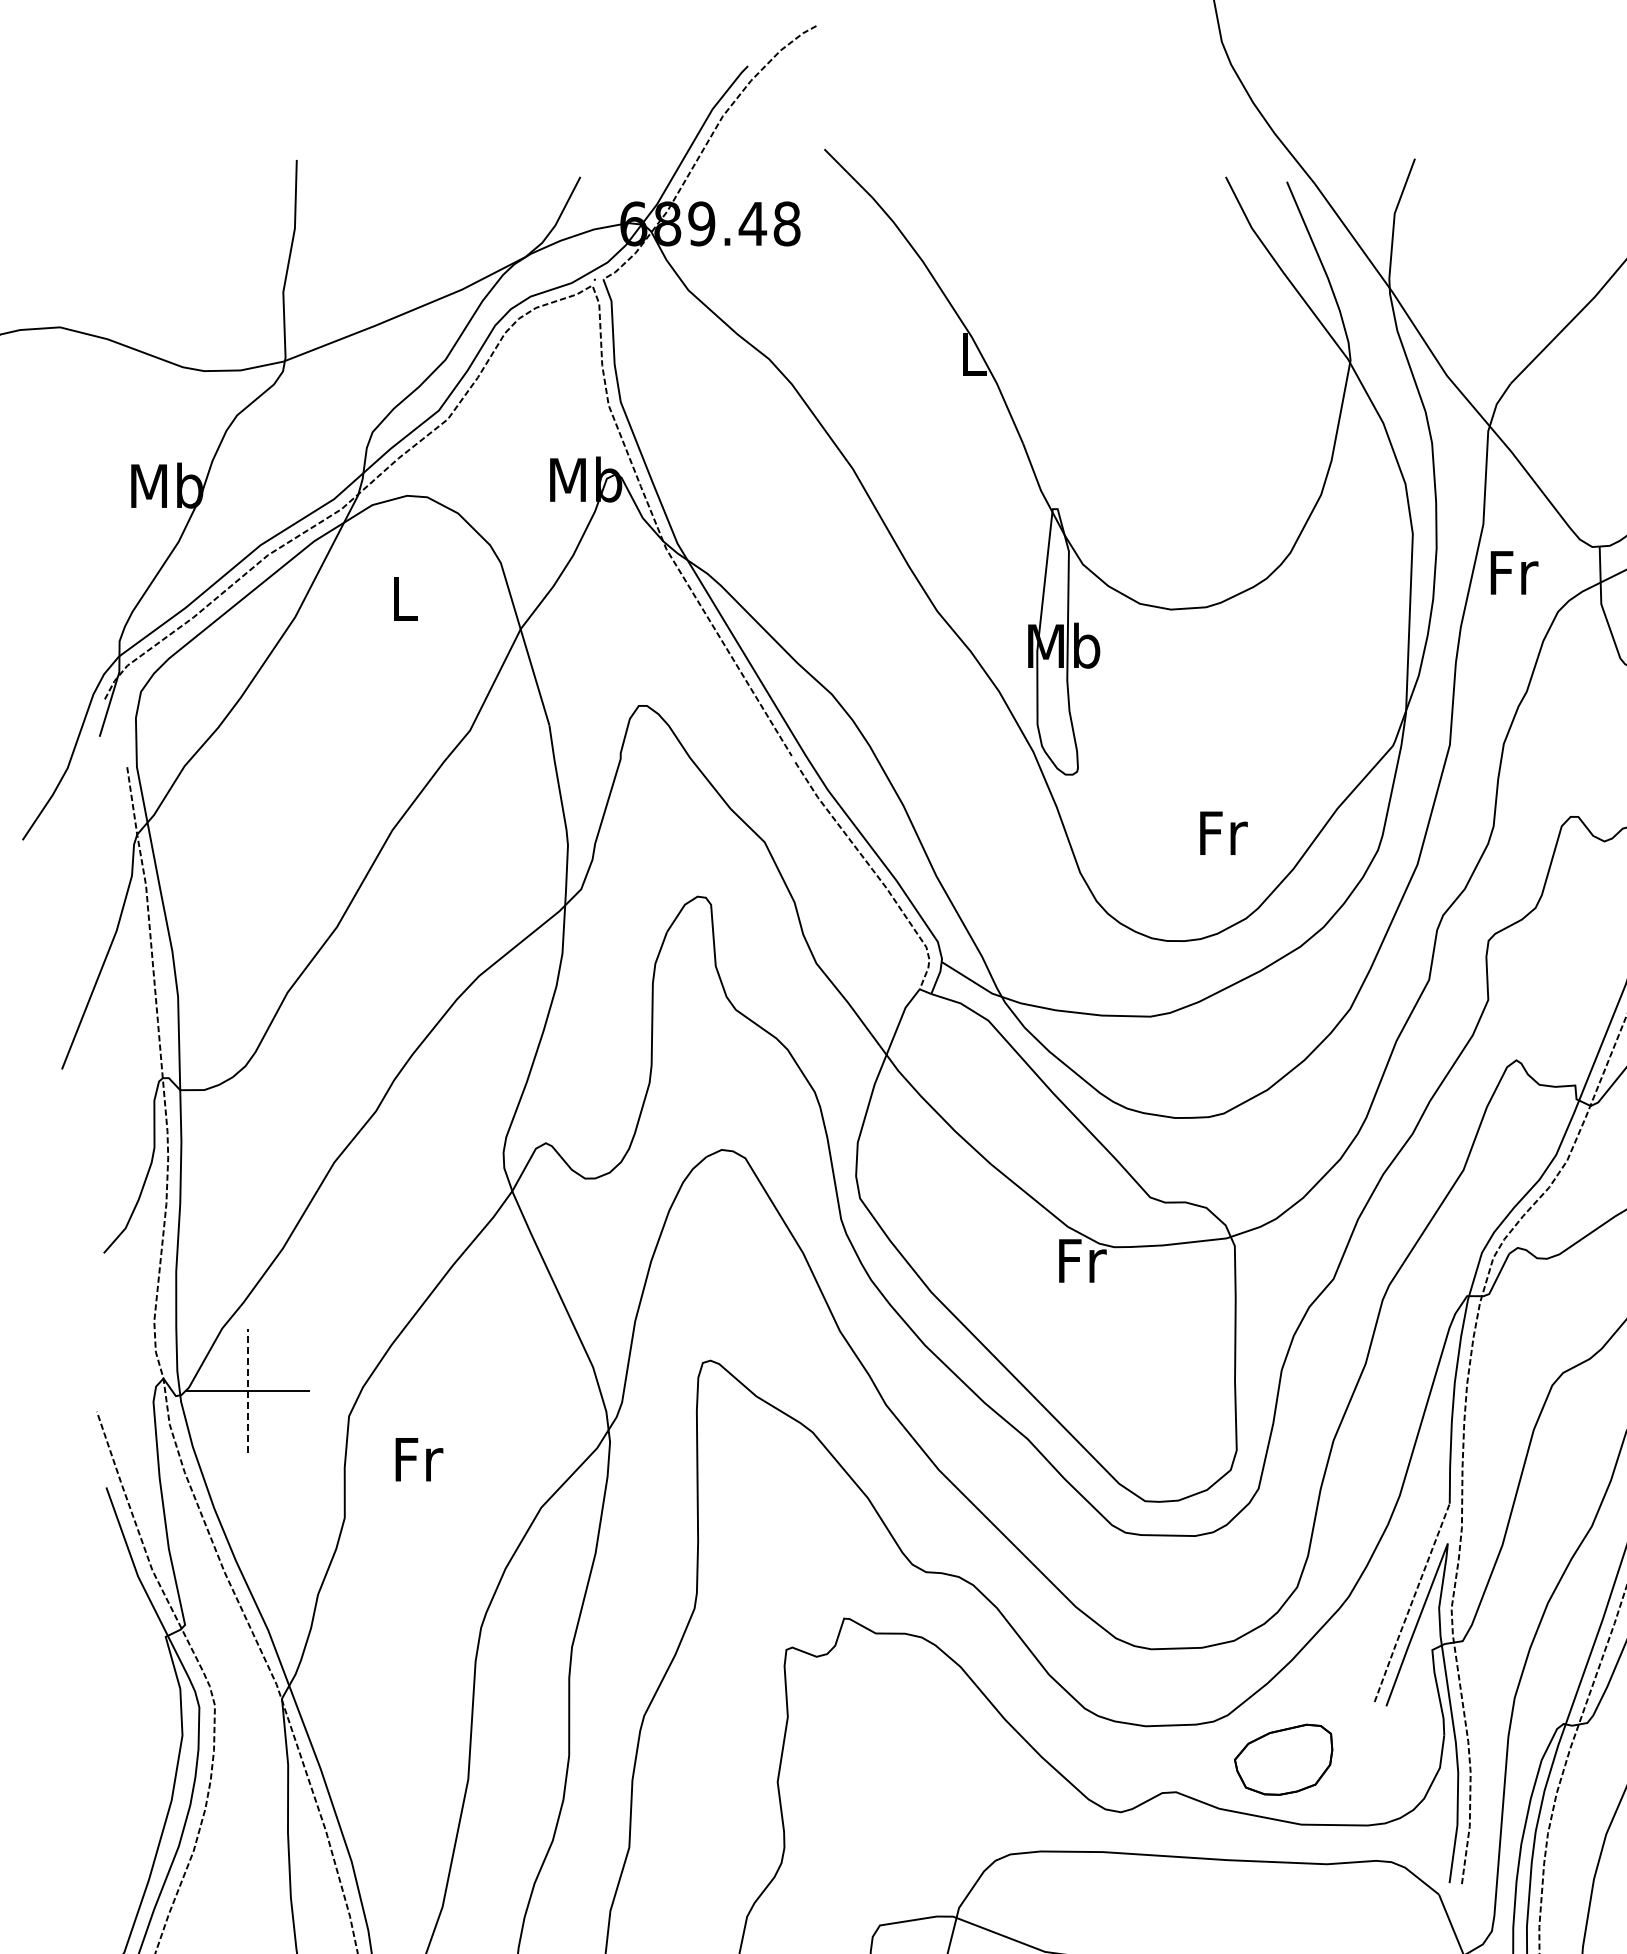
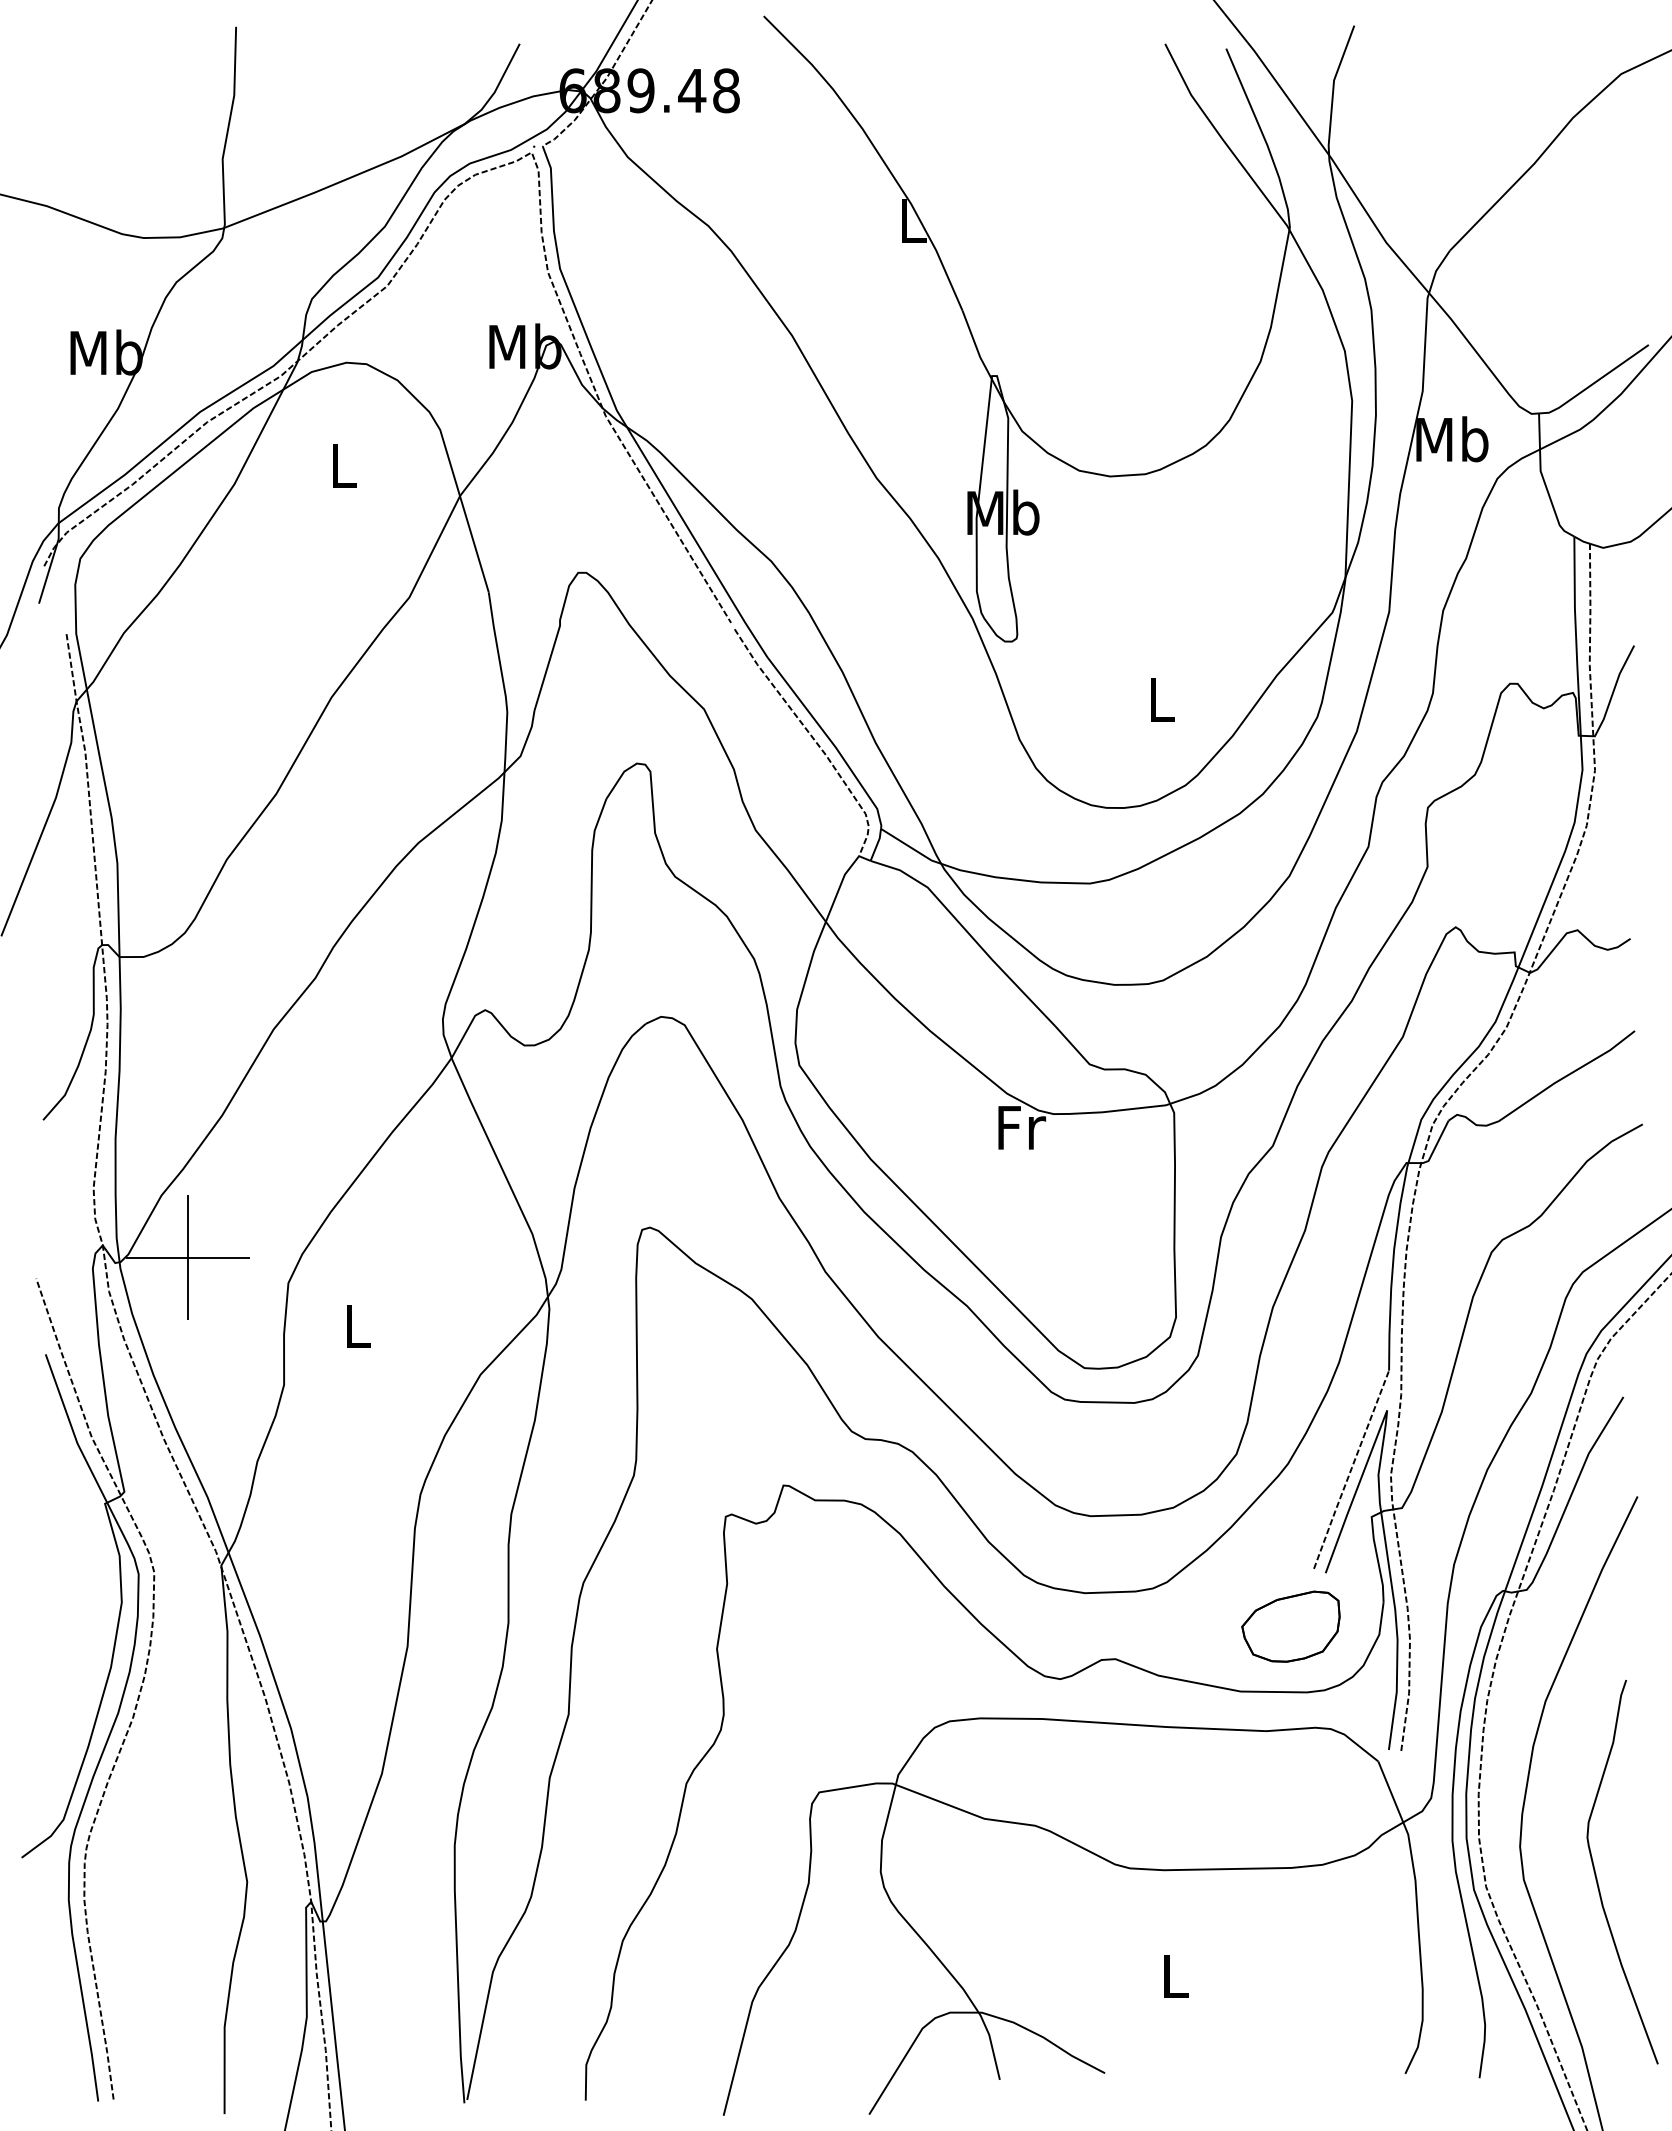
text: (1513, 572) -> (1452, 439), Fr -> Mb
text: (1224, 832) -> (1163, 699), Fr -> L
line: (248, 1390) -> (187, 1257), dashed -> solid
text: (419, 1459) -> (358, 1326), Fr -> L
part: (1283, 1759) -> (1290, 1626), moved

